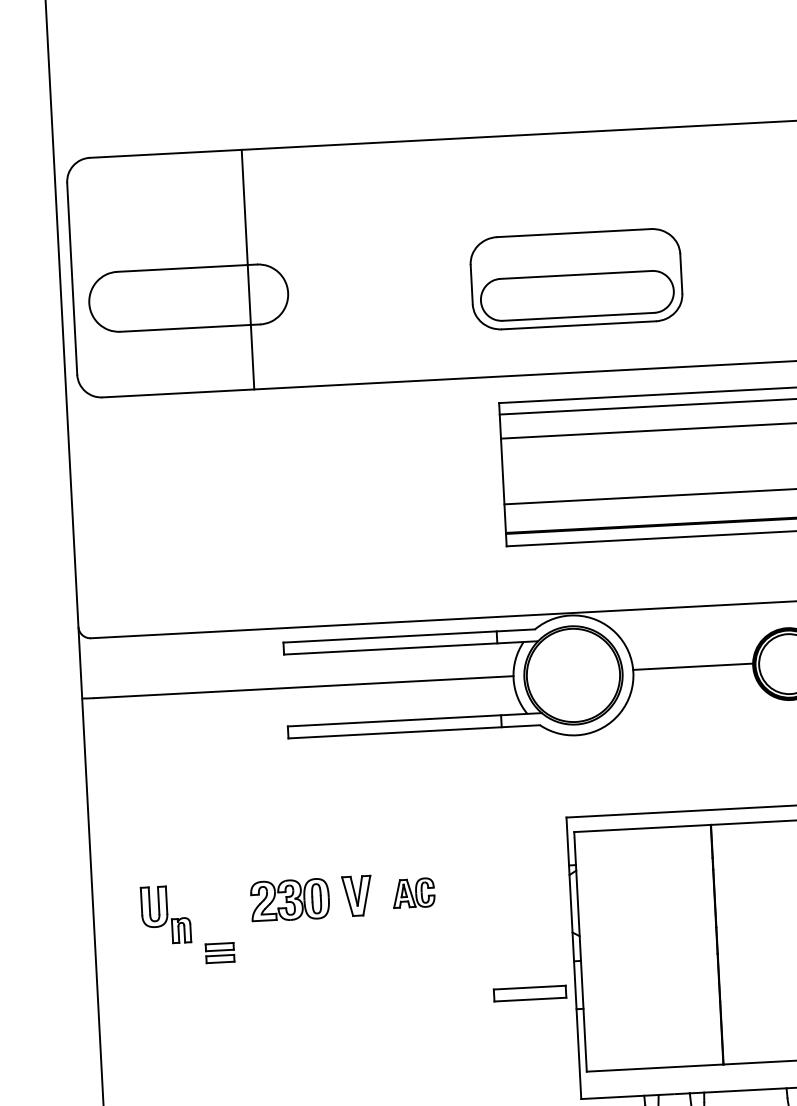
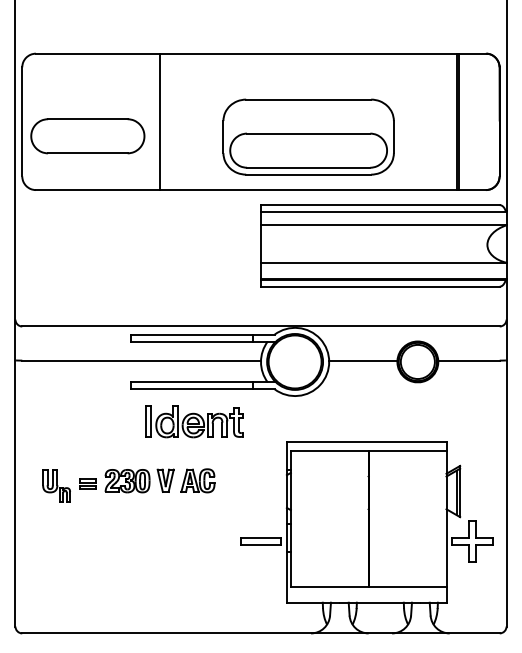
line: (248, 268) -> (160, 121), moved
part: (576, 278) -> (308, 136), size x1.43
part: (402, 789) -> (194, 421), added
part: (412, 892) -> (197, 480), size x1.43
part: (218, 952) -> (87, 483), moved

